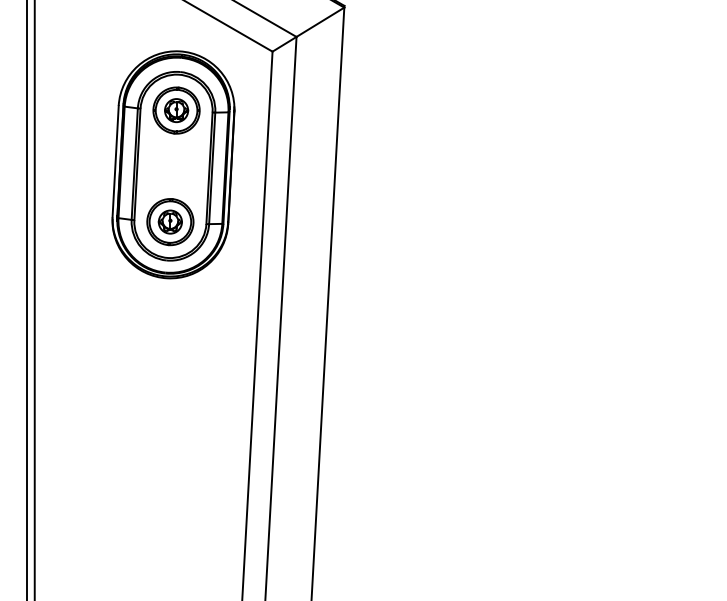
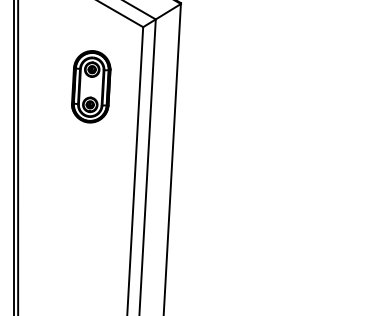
part: (174, 164) -> (91, 86), size x0.6

